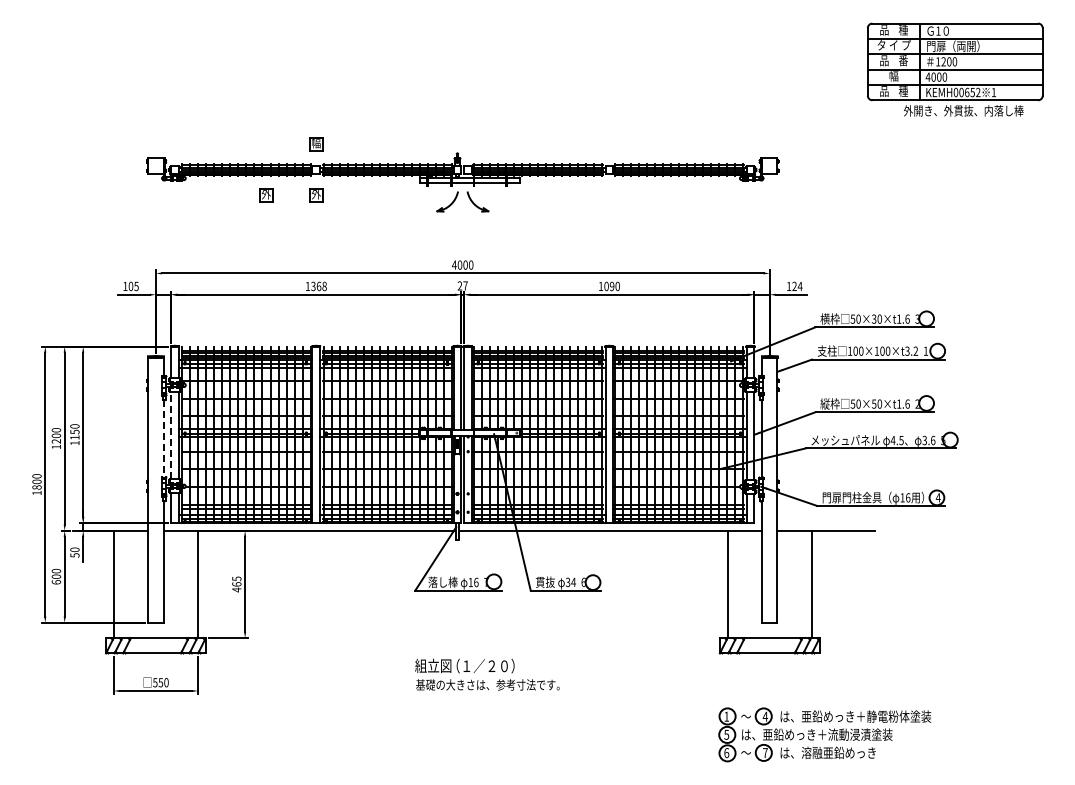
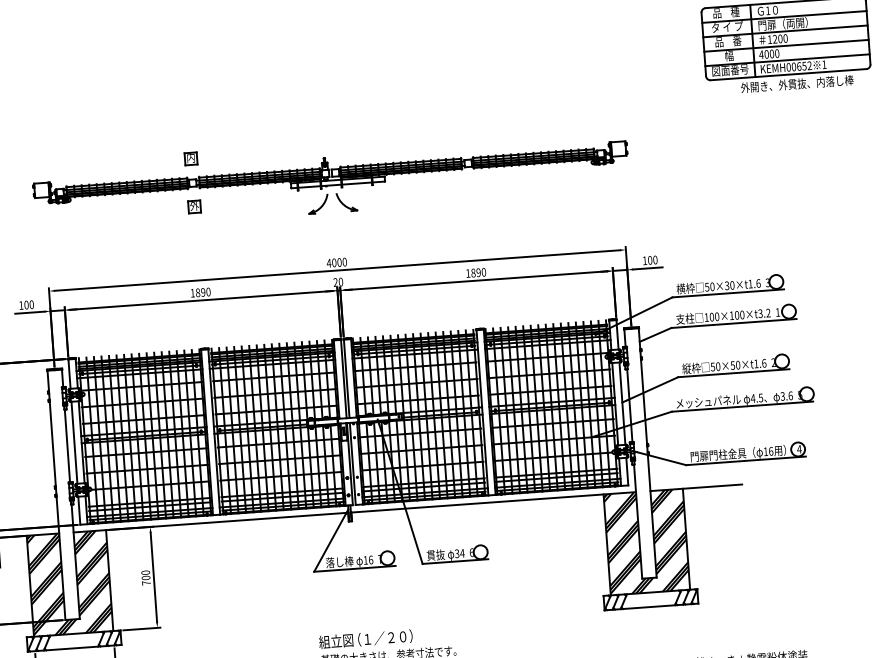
text: (893, 91) -> (729, 70), 品    種 -> 図面番号
text: (316, 143) -> (191, 158), 幅 -> 内
part: (266, 195) -> (147, 210), removed
text: (136, 285) -> (31, 303), 105 -> 100
text: (465, 285) -> (340, 281), 27 -> 20
text: (318, 286) -> (202, 292), 1368 -> 1890
text: (606, 286) -> (473, 273), 1090 -> 1890
text: (797, 286) -> (652, 260), 124 -> 100
line: (171, 435) -> (74, 442), dashed -> solid
line: (163, 438) -> (67, 445), dashed -> solid
hatch: (155, 584) -> (69, 583), added
text: (236, 584) -> (145, 578), 465 -> 700
hatch: (769, 584) -> (646, 542), added

